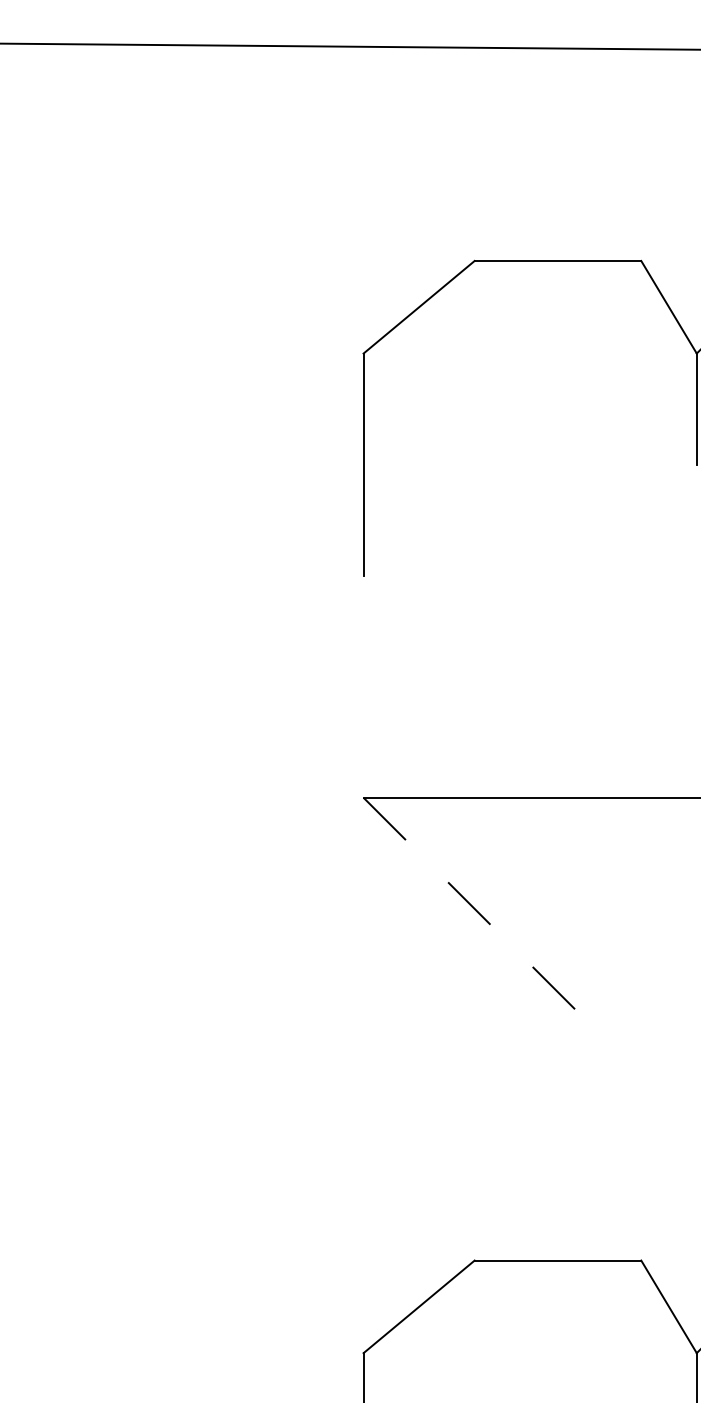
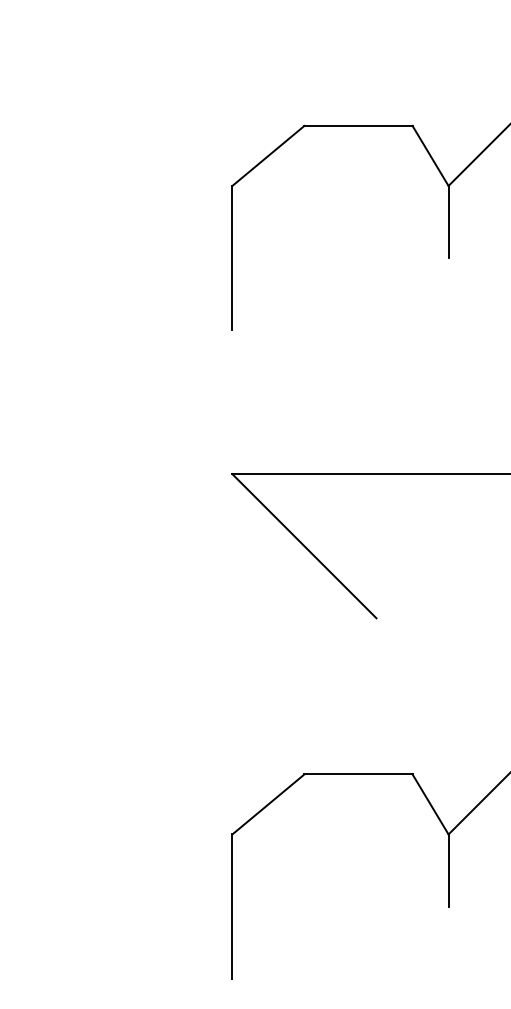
line: (474, 909) -> (304, 546), dashed -> solid

